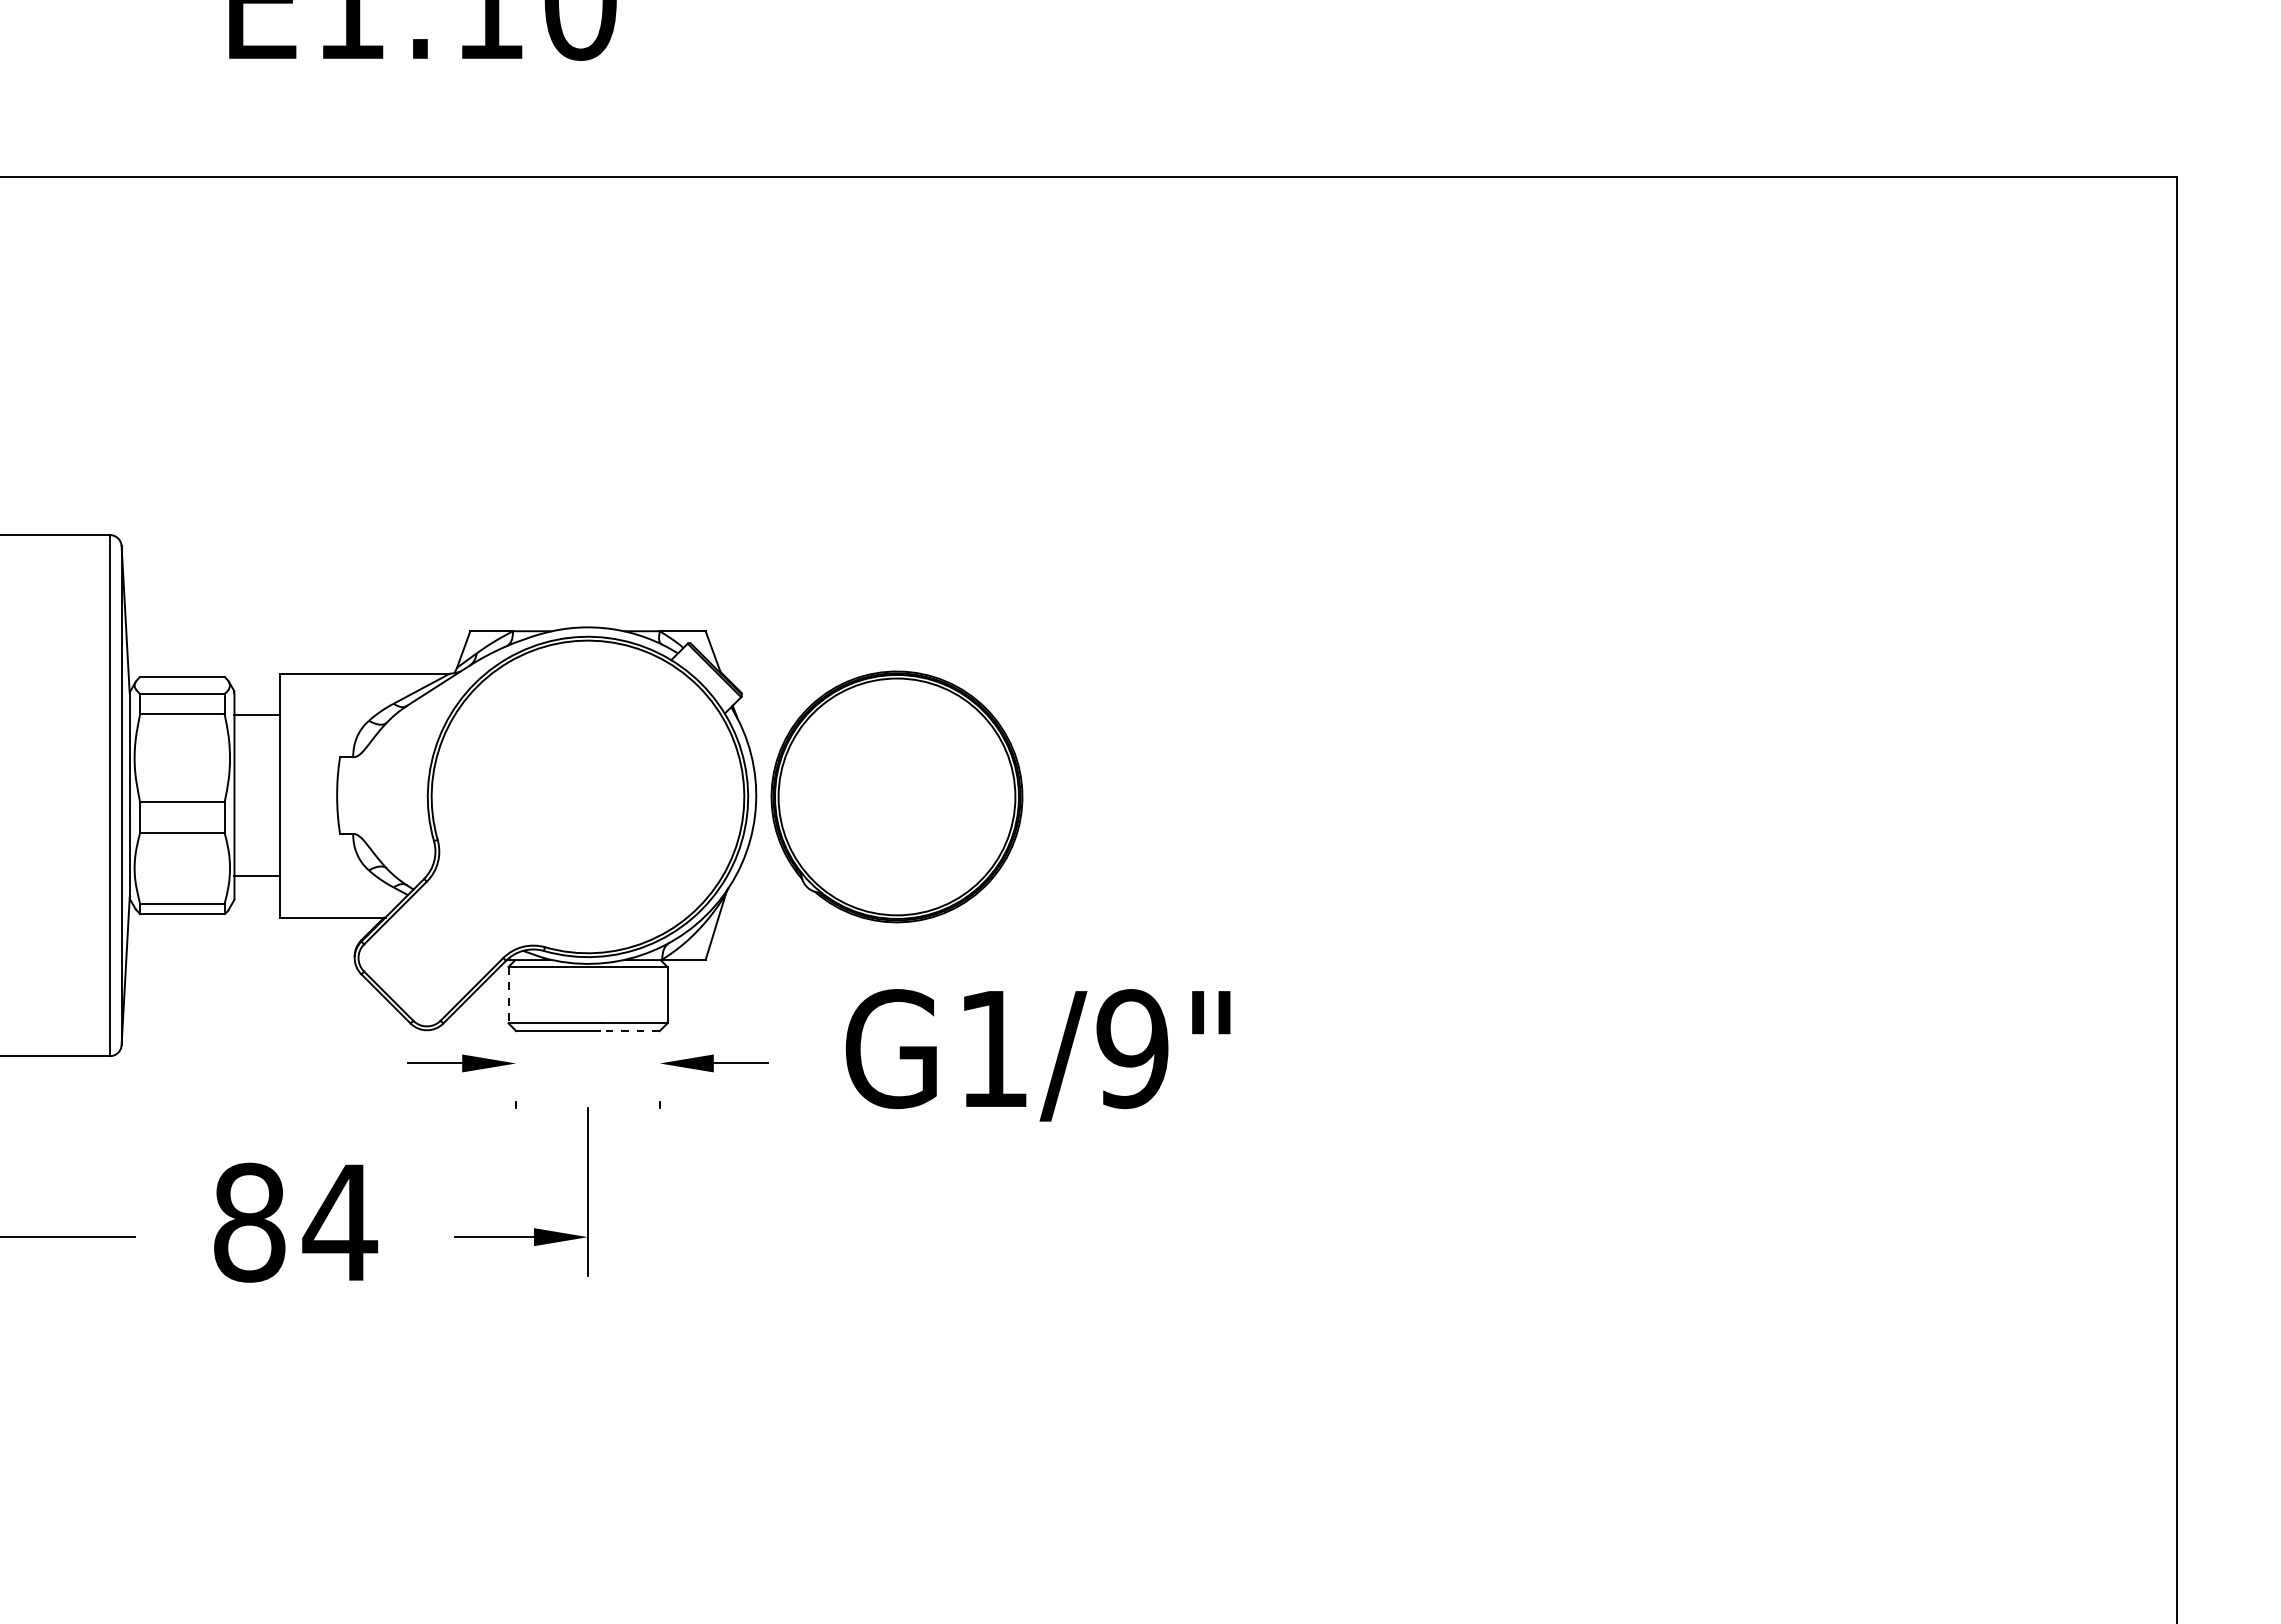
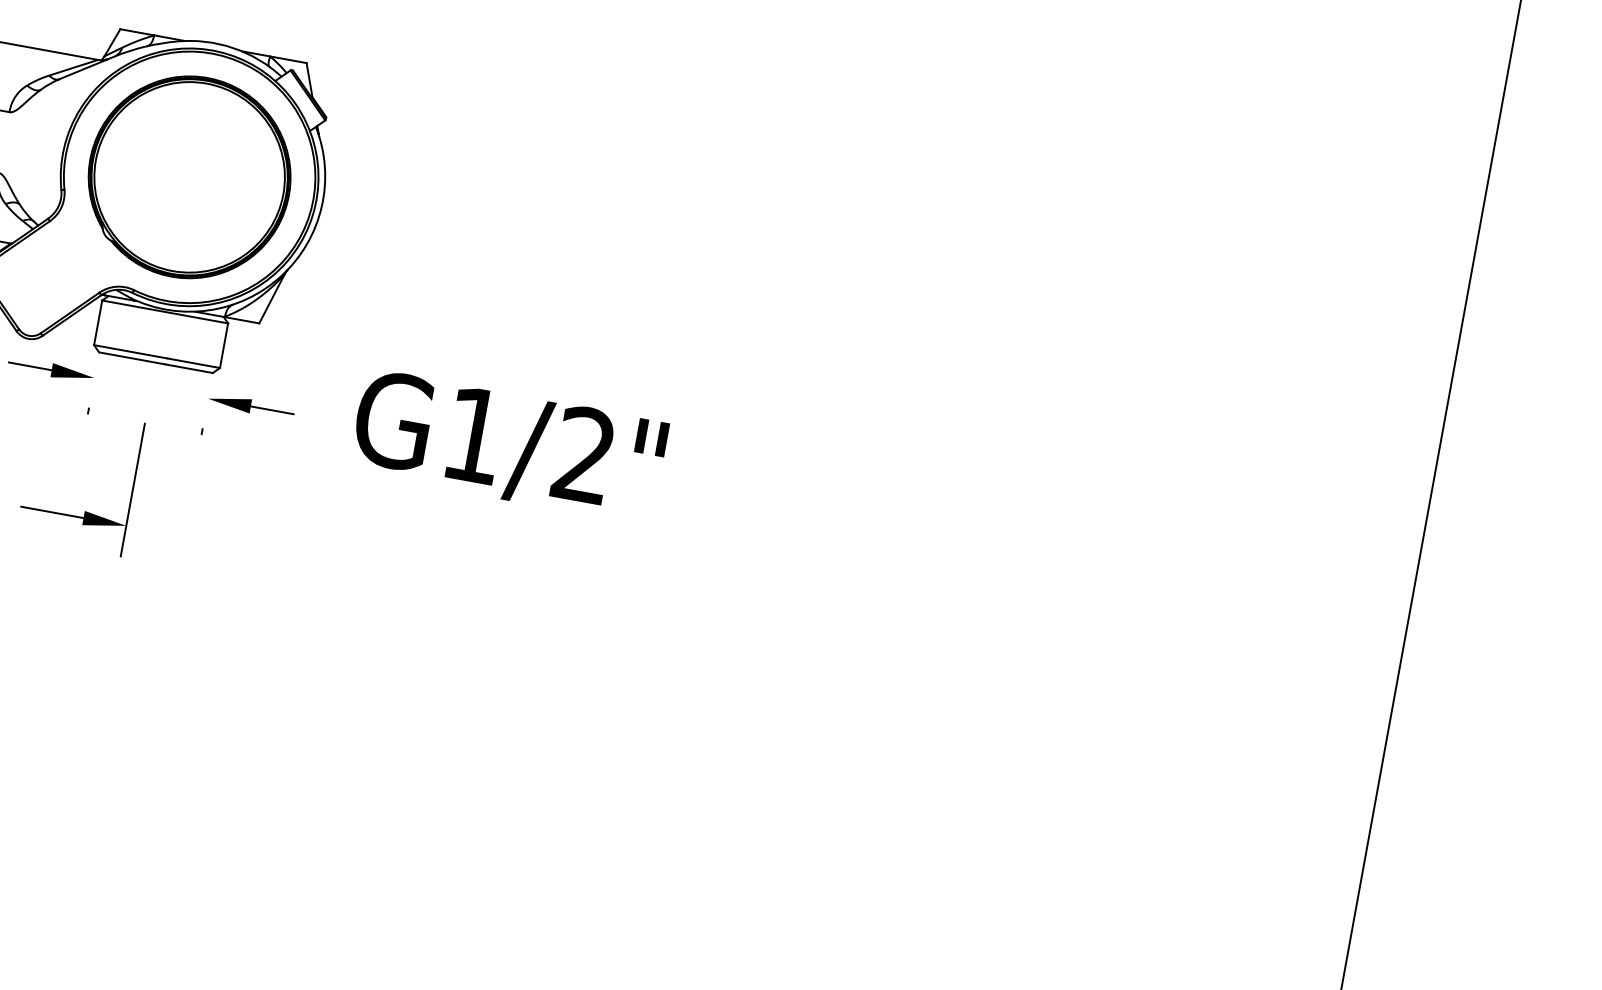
part: (896, 796) -> (189, 176), moved
line: (508, 995) -> (98, 323), dashed -> solid
line: (629, 1031) -> (188, 369), dashed -> solid
text: (1132, 1049) -> (584, 455), G1/9" -> G1/2"

